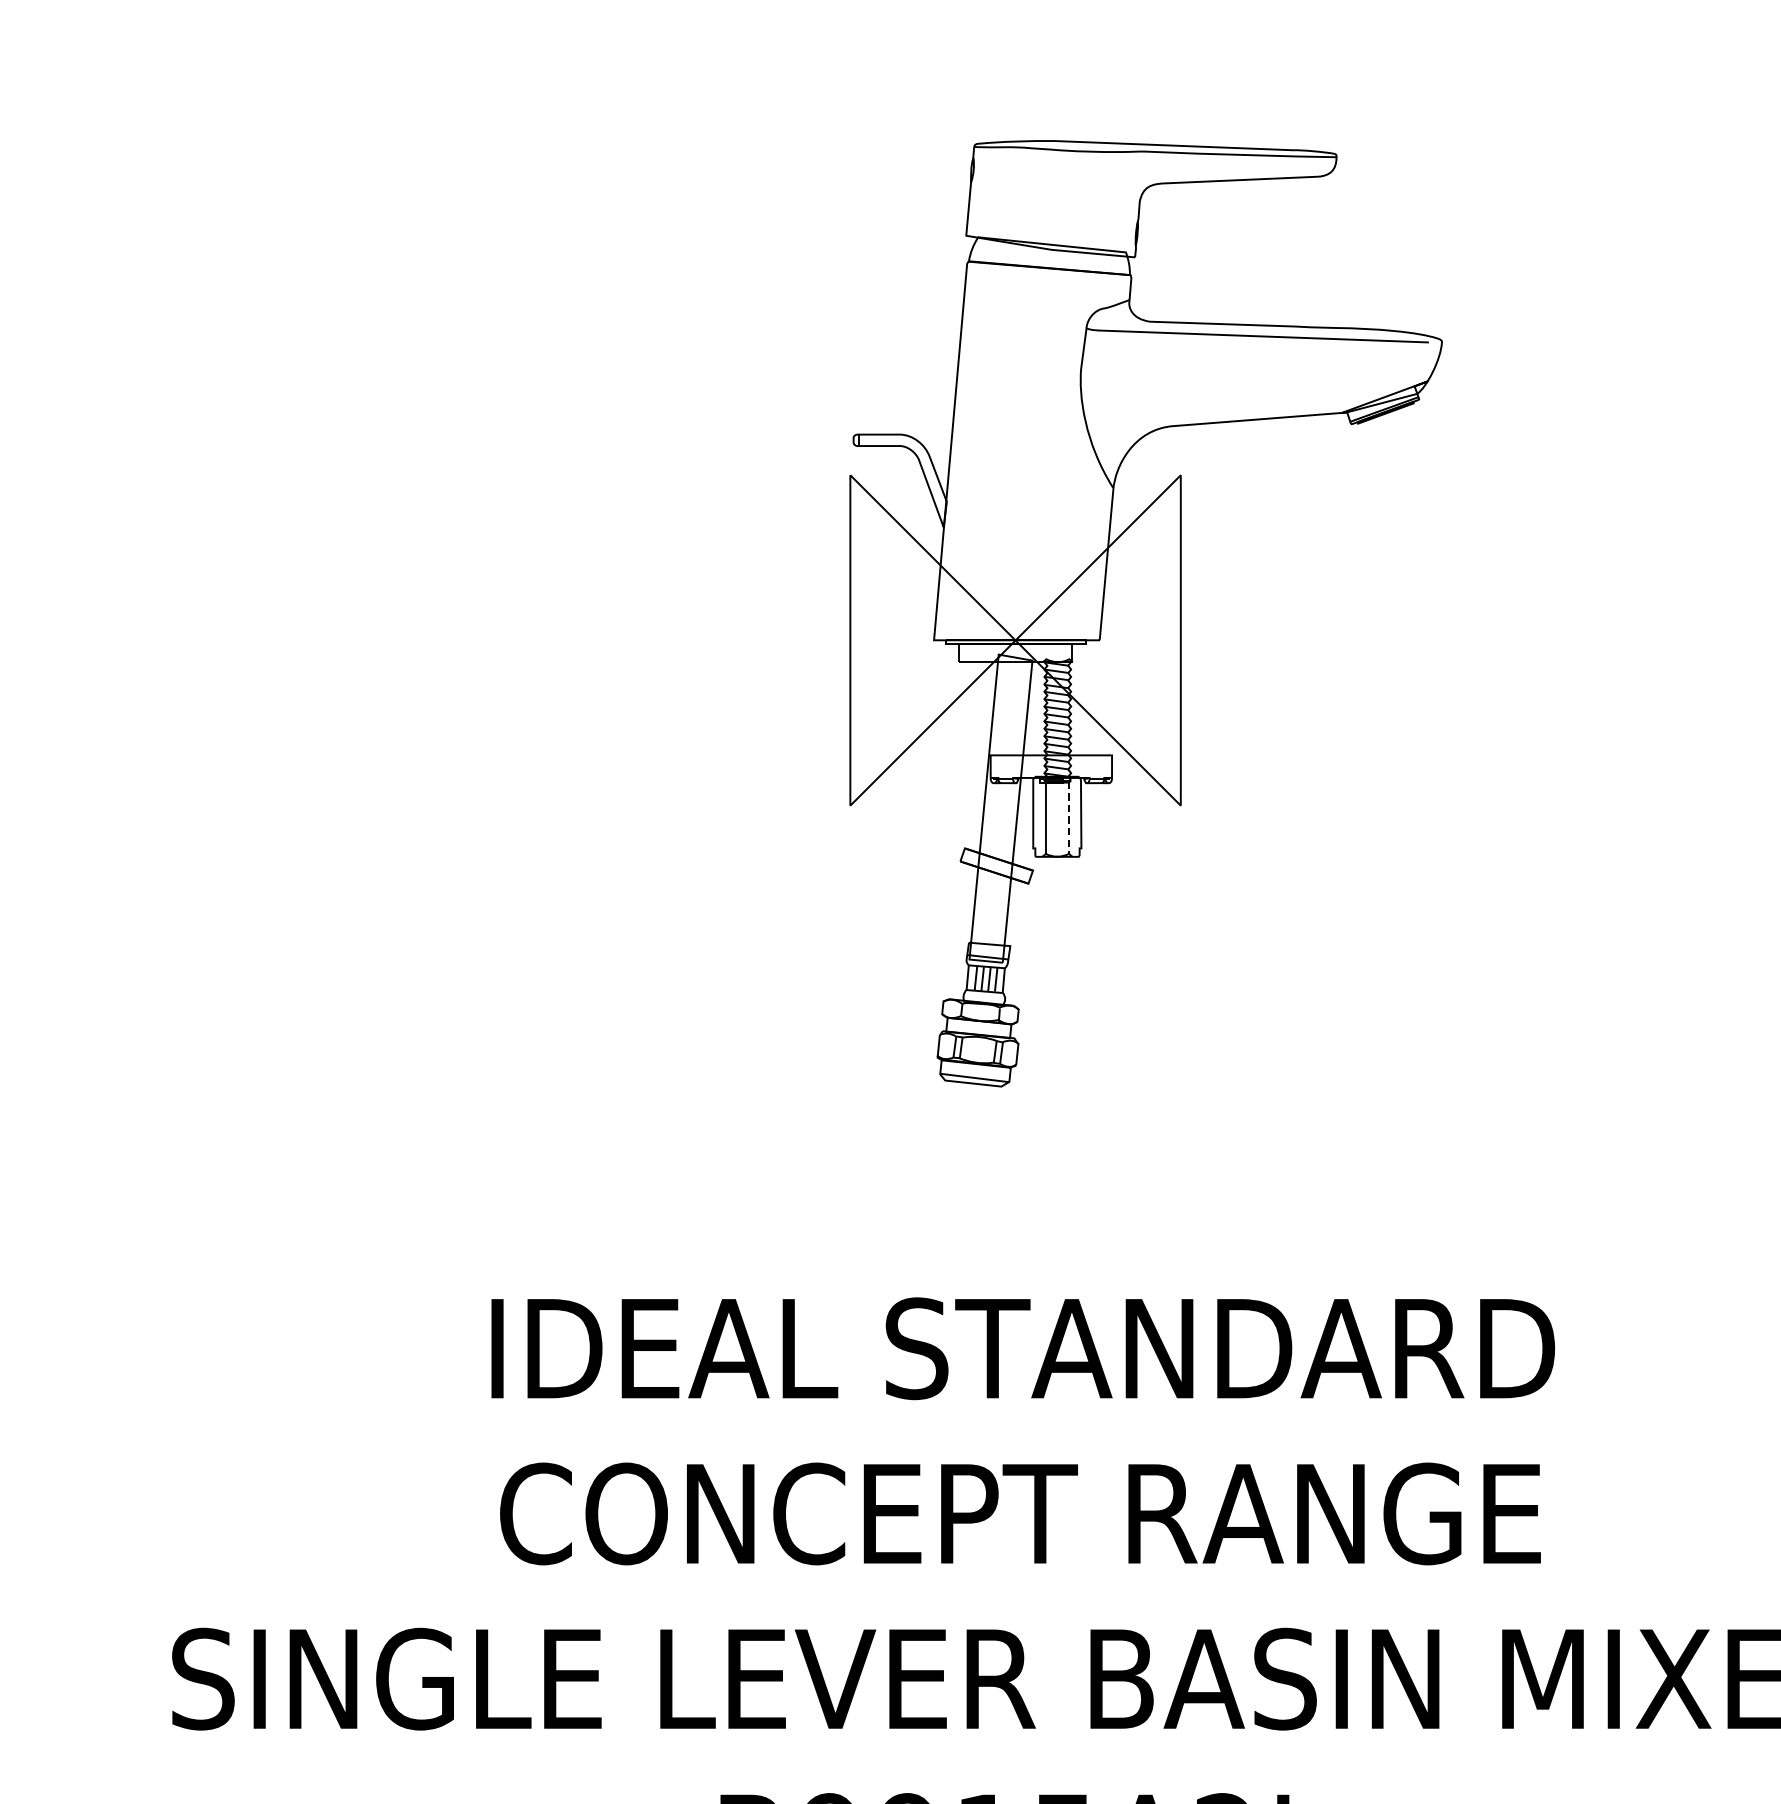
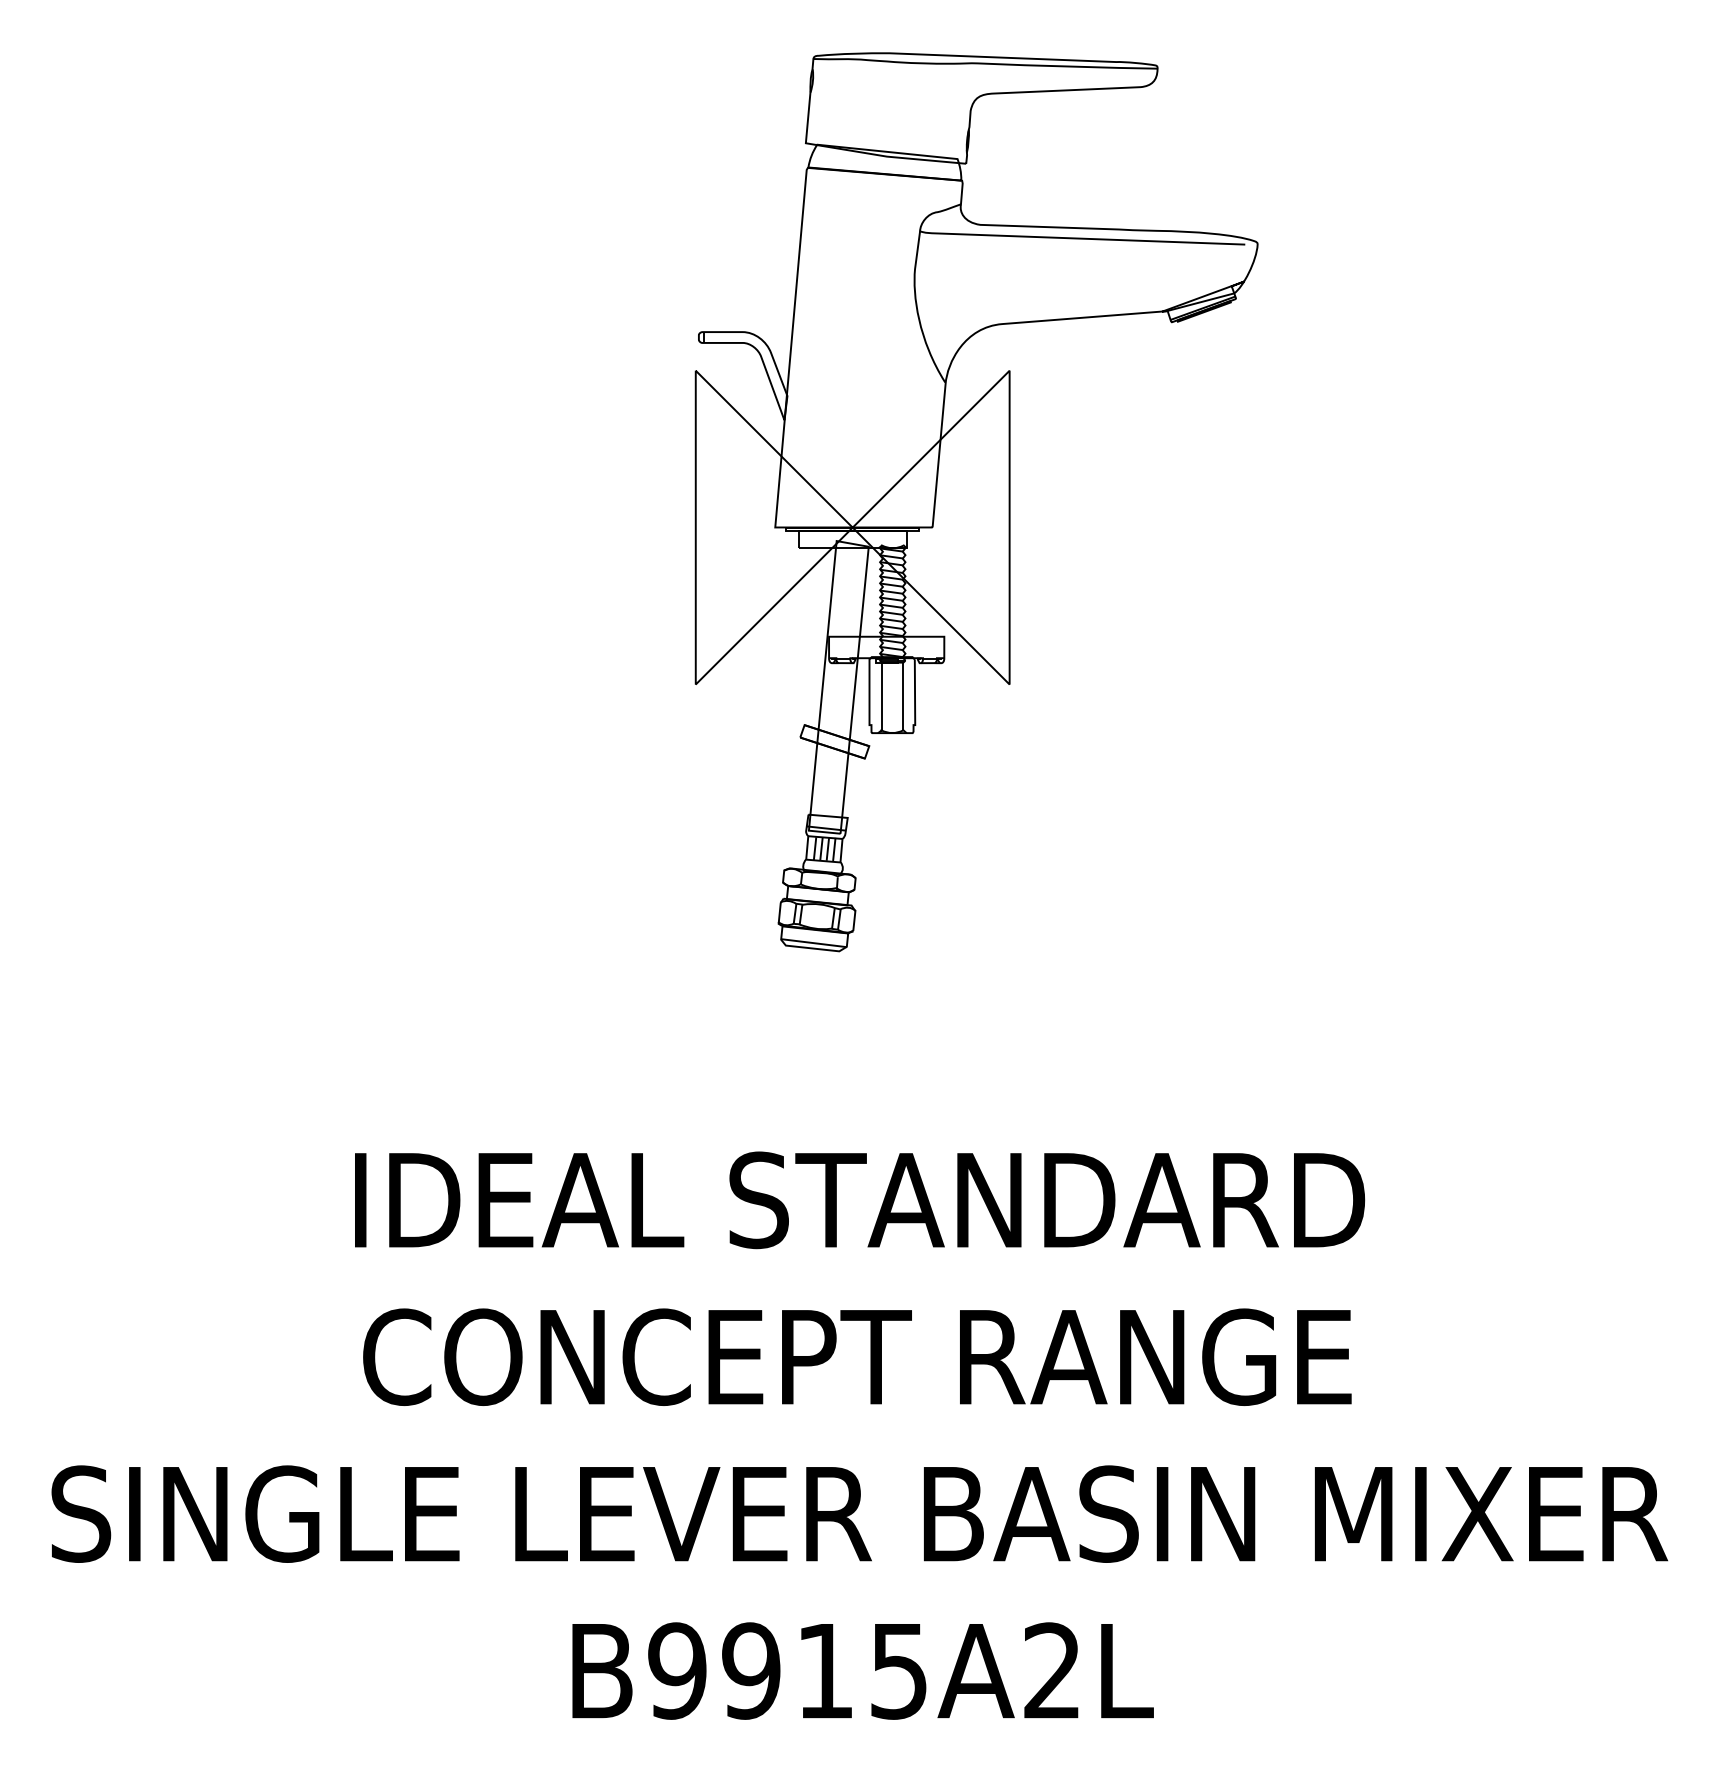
line: (1069, 818) -> (903, 696), dashed -> solid

